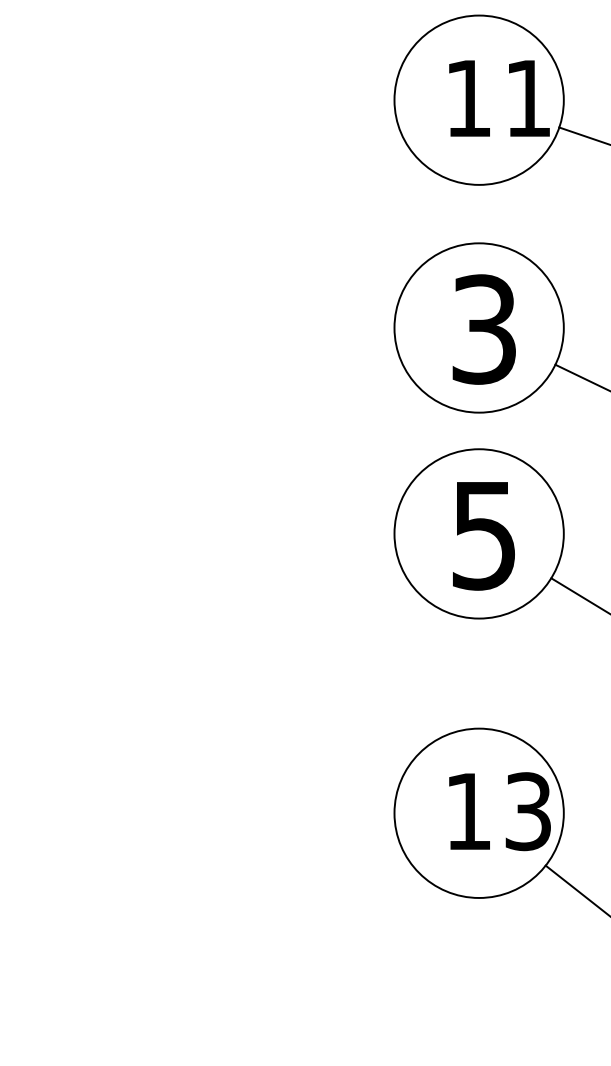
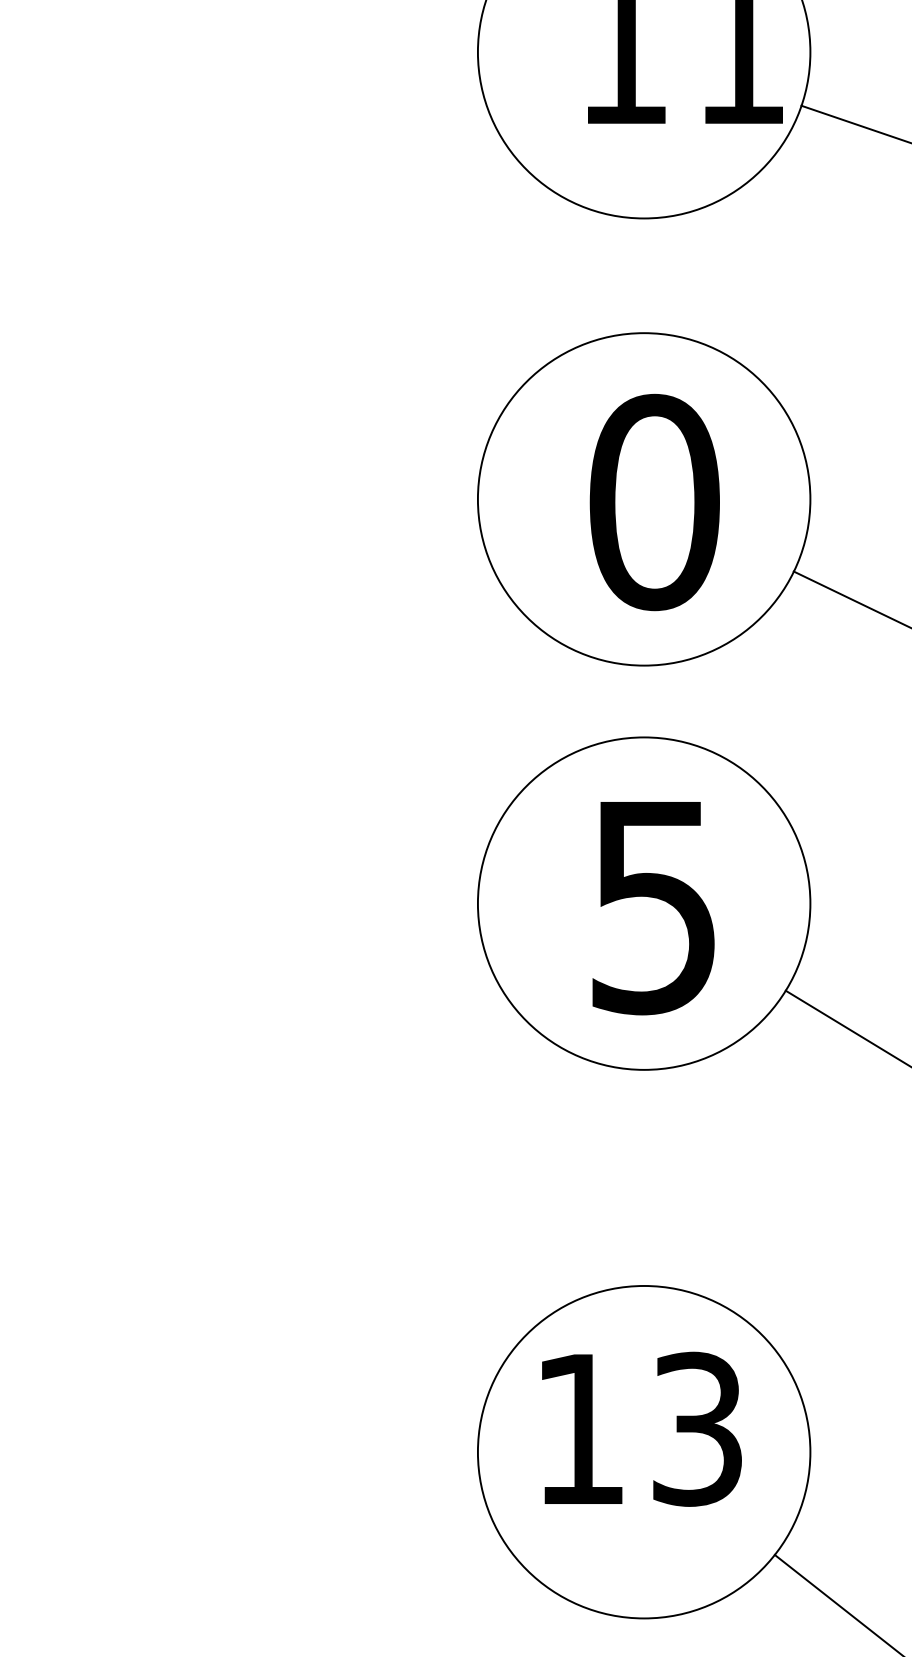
text: (484, 329) -> (654, 502), 3 -> 0
text: (499, 811) -> (640, 1429), moved

